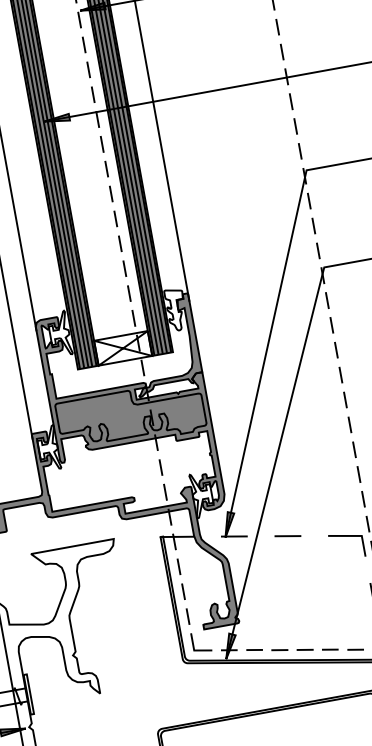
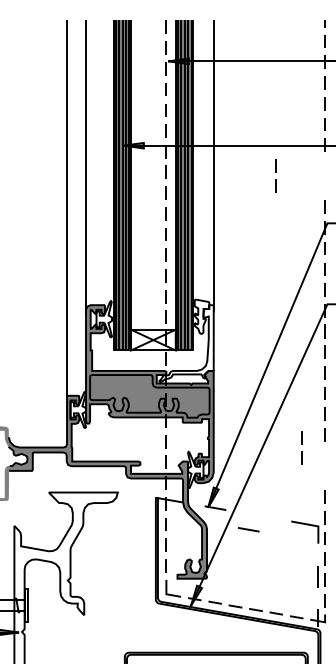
line: (291, 109) -> (275, 172), moved
fill: (163, 345) -> (186, 343), removed
line: (355, 457) -> (301, 444), moved
line: (287, 535) -> (248, 529), moved

